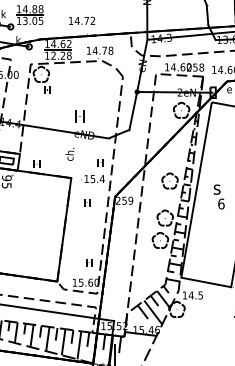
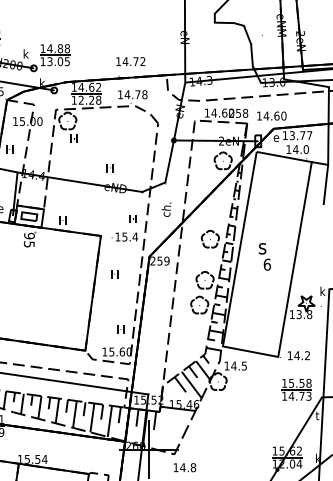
text: (81, 20) -> (130, 61), moved
part: (79, 117) -> (109, 168), size x0.62
text: (70, 154) -> (166, 209), moved
part: (87, 202) -> (114, 274), moved

